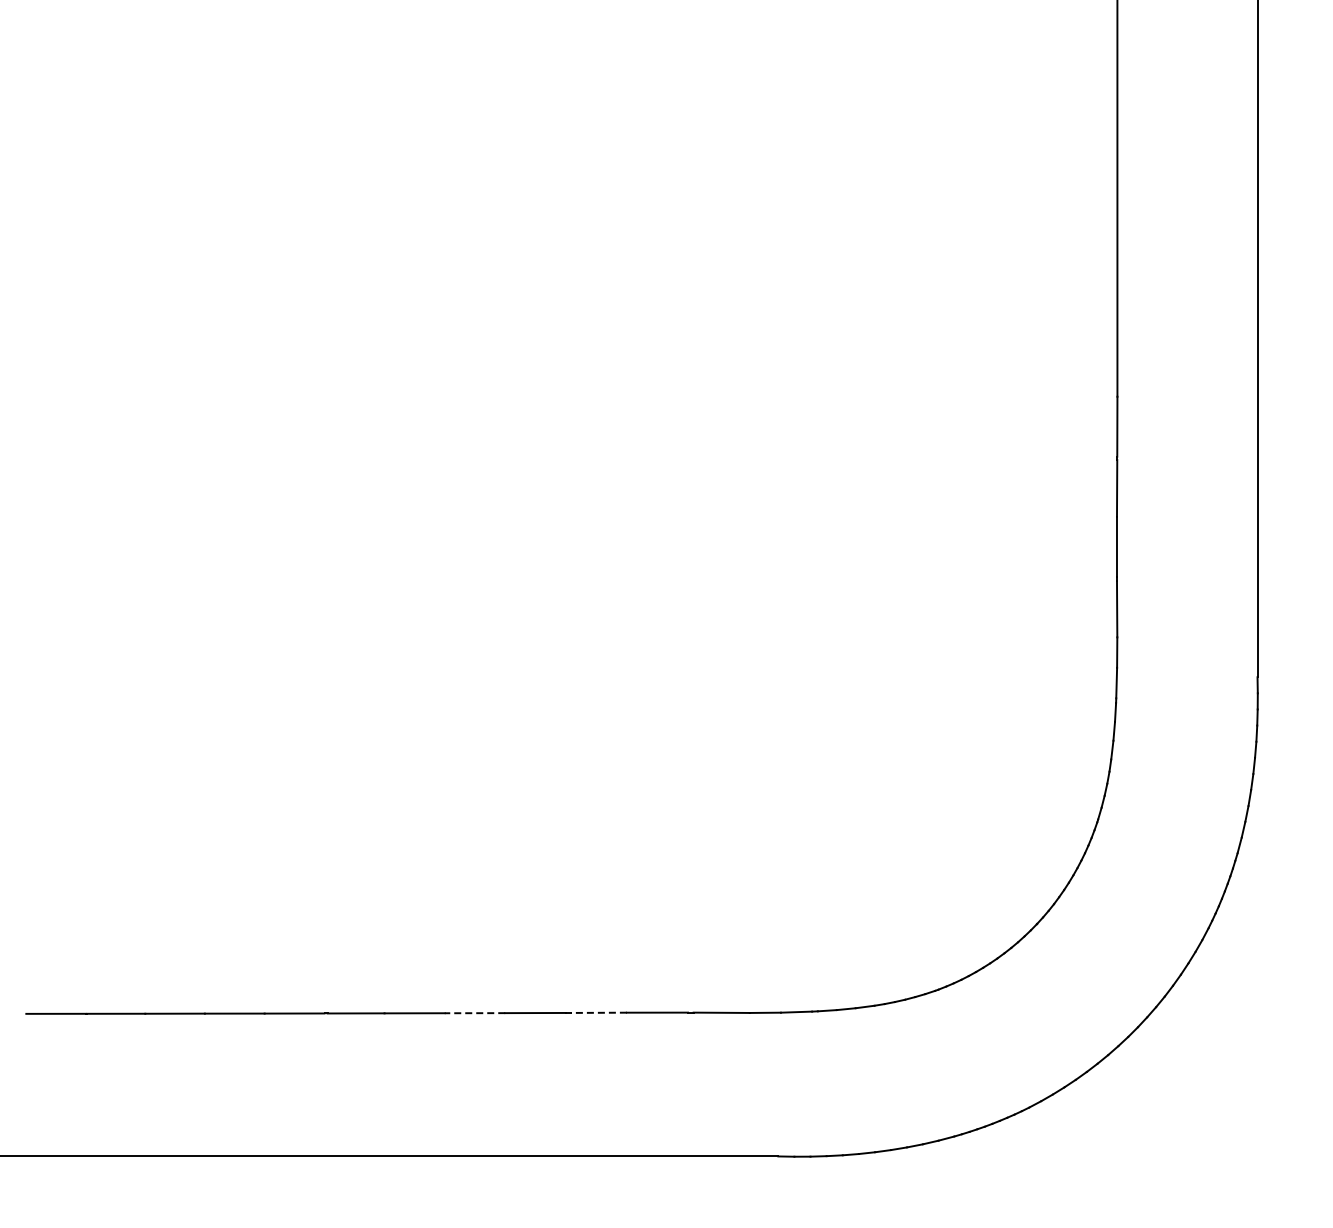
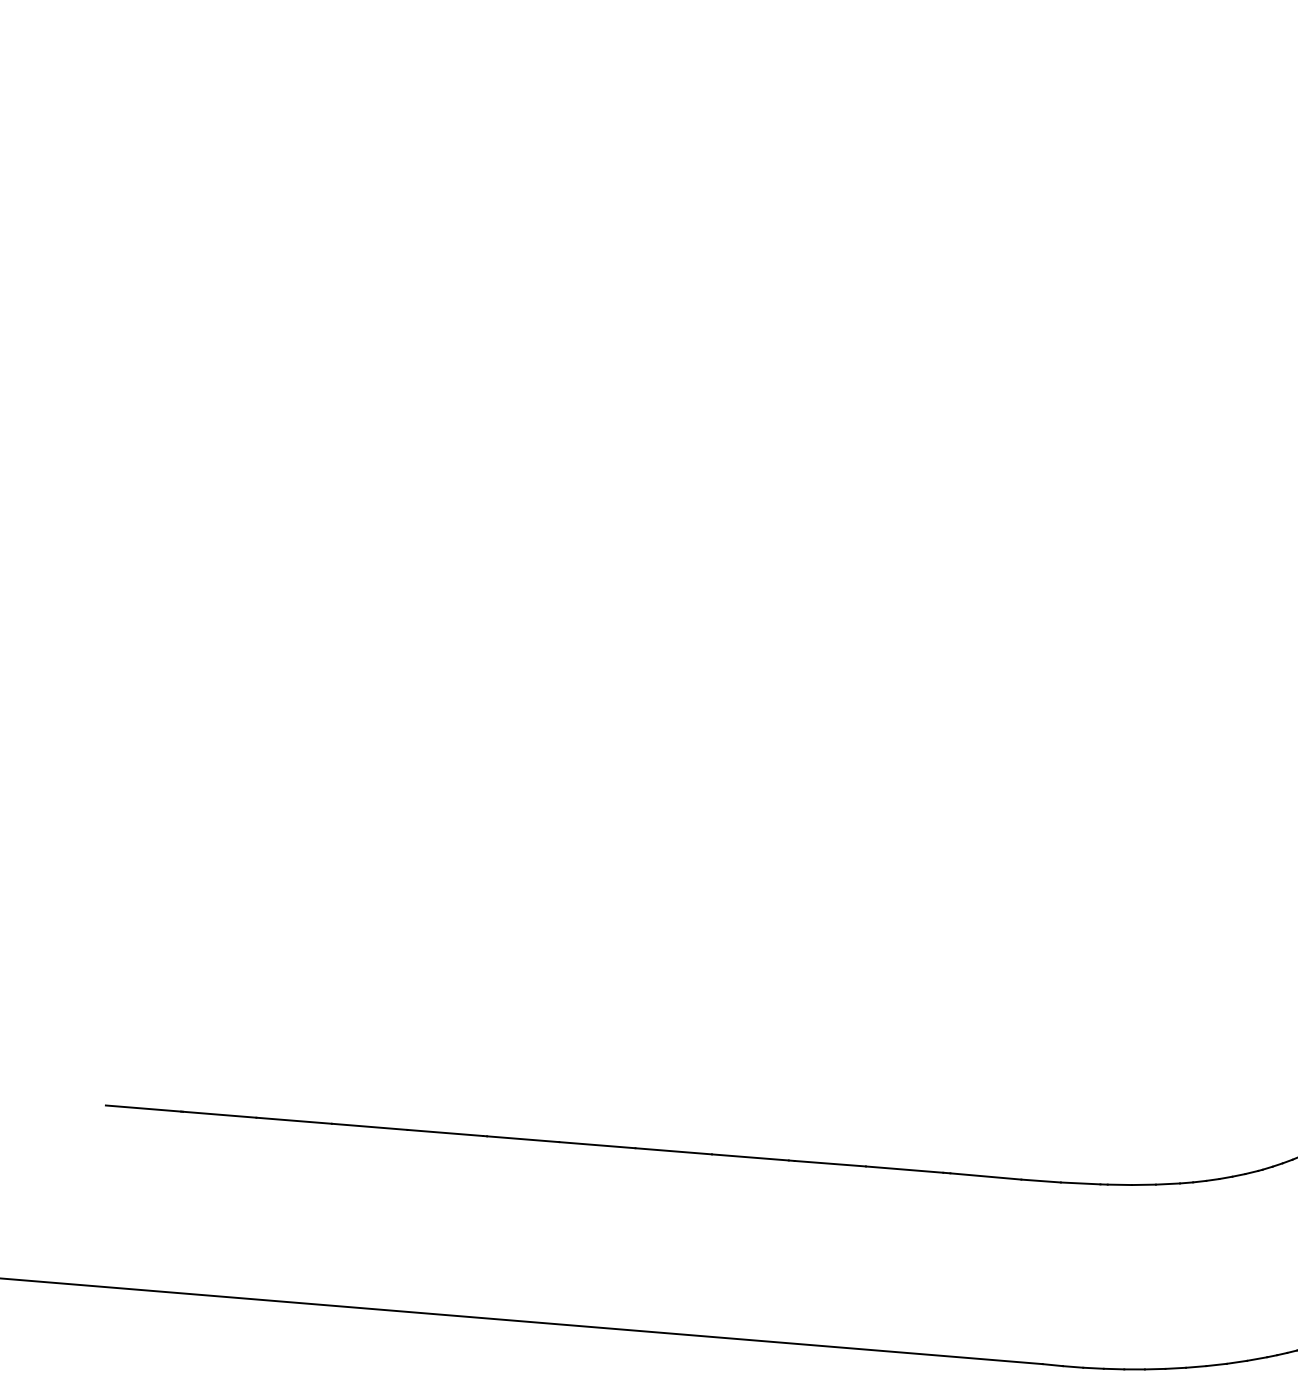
line: (598, 1012) -> (830, 1163), dashed -> solid
line: (474, 1013) -> (673, 1151), dashed -> solid

